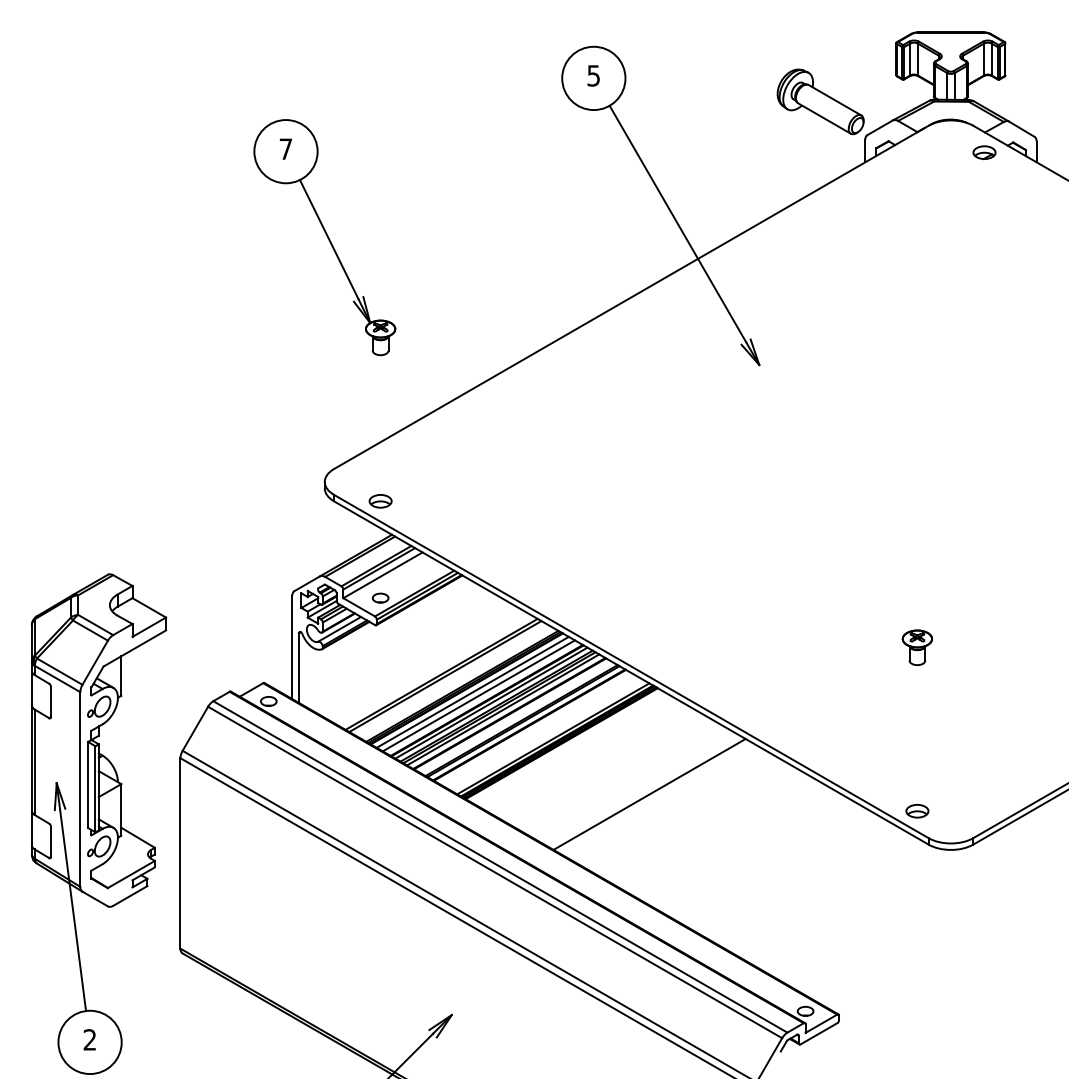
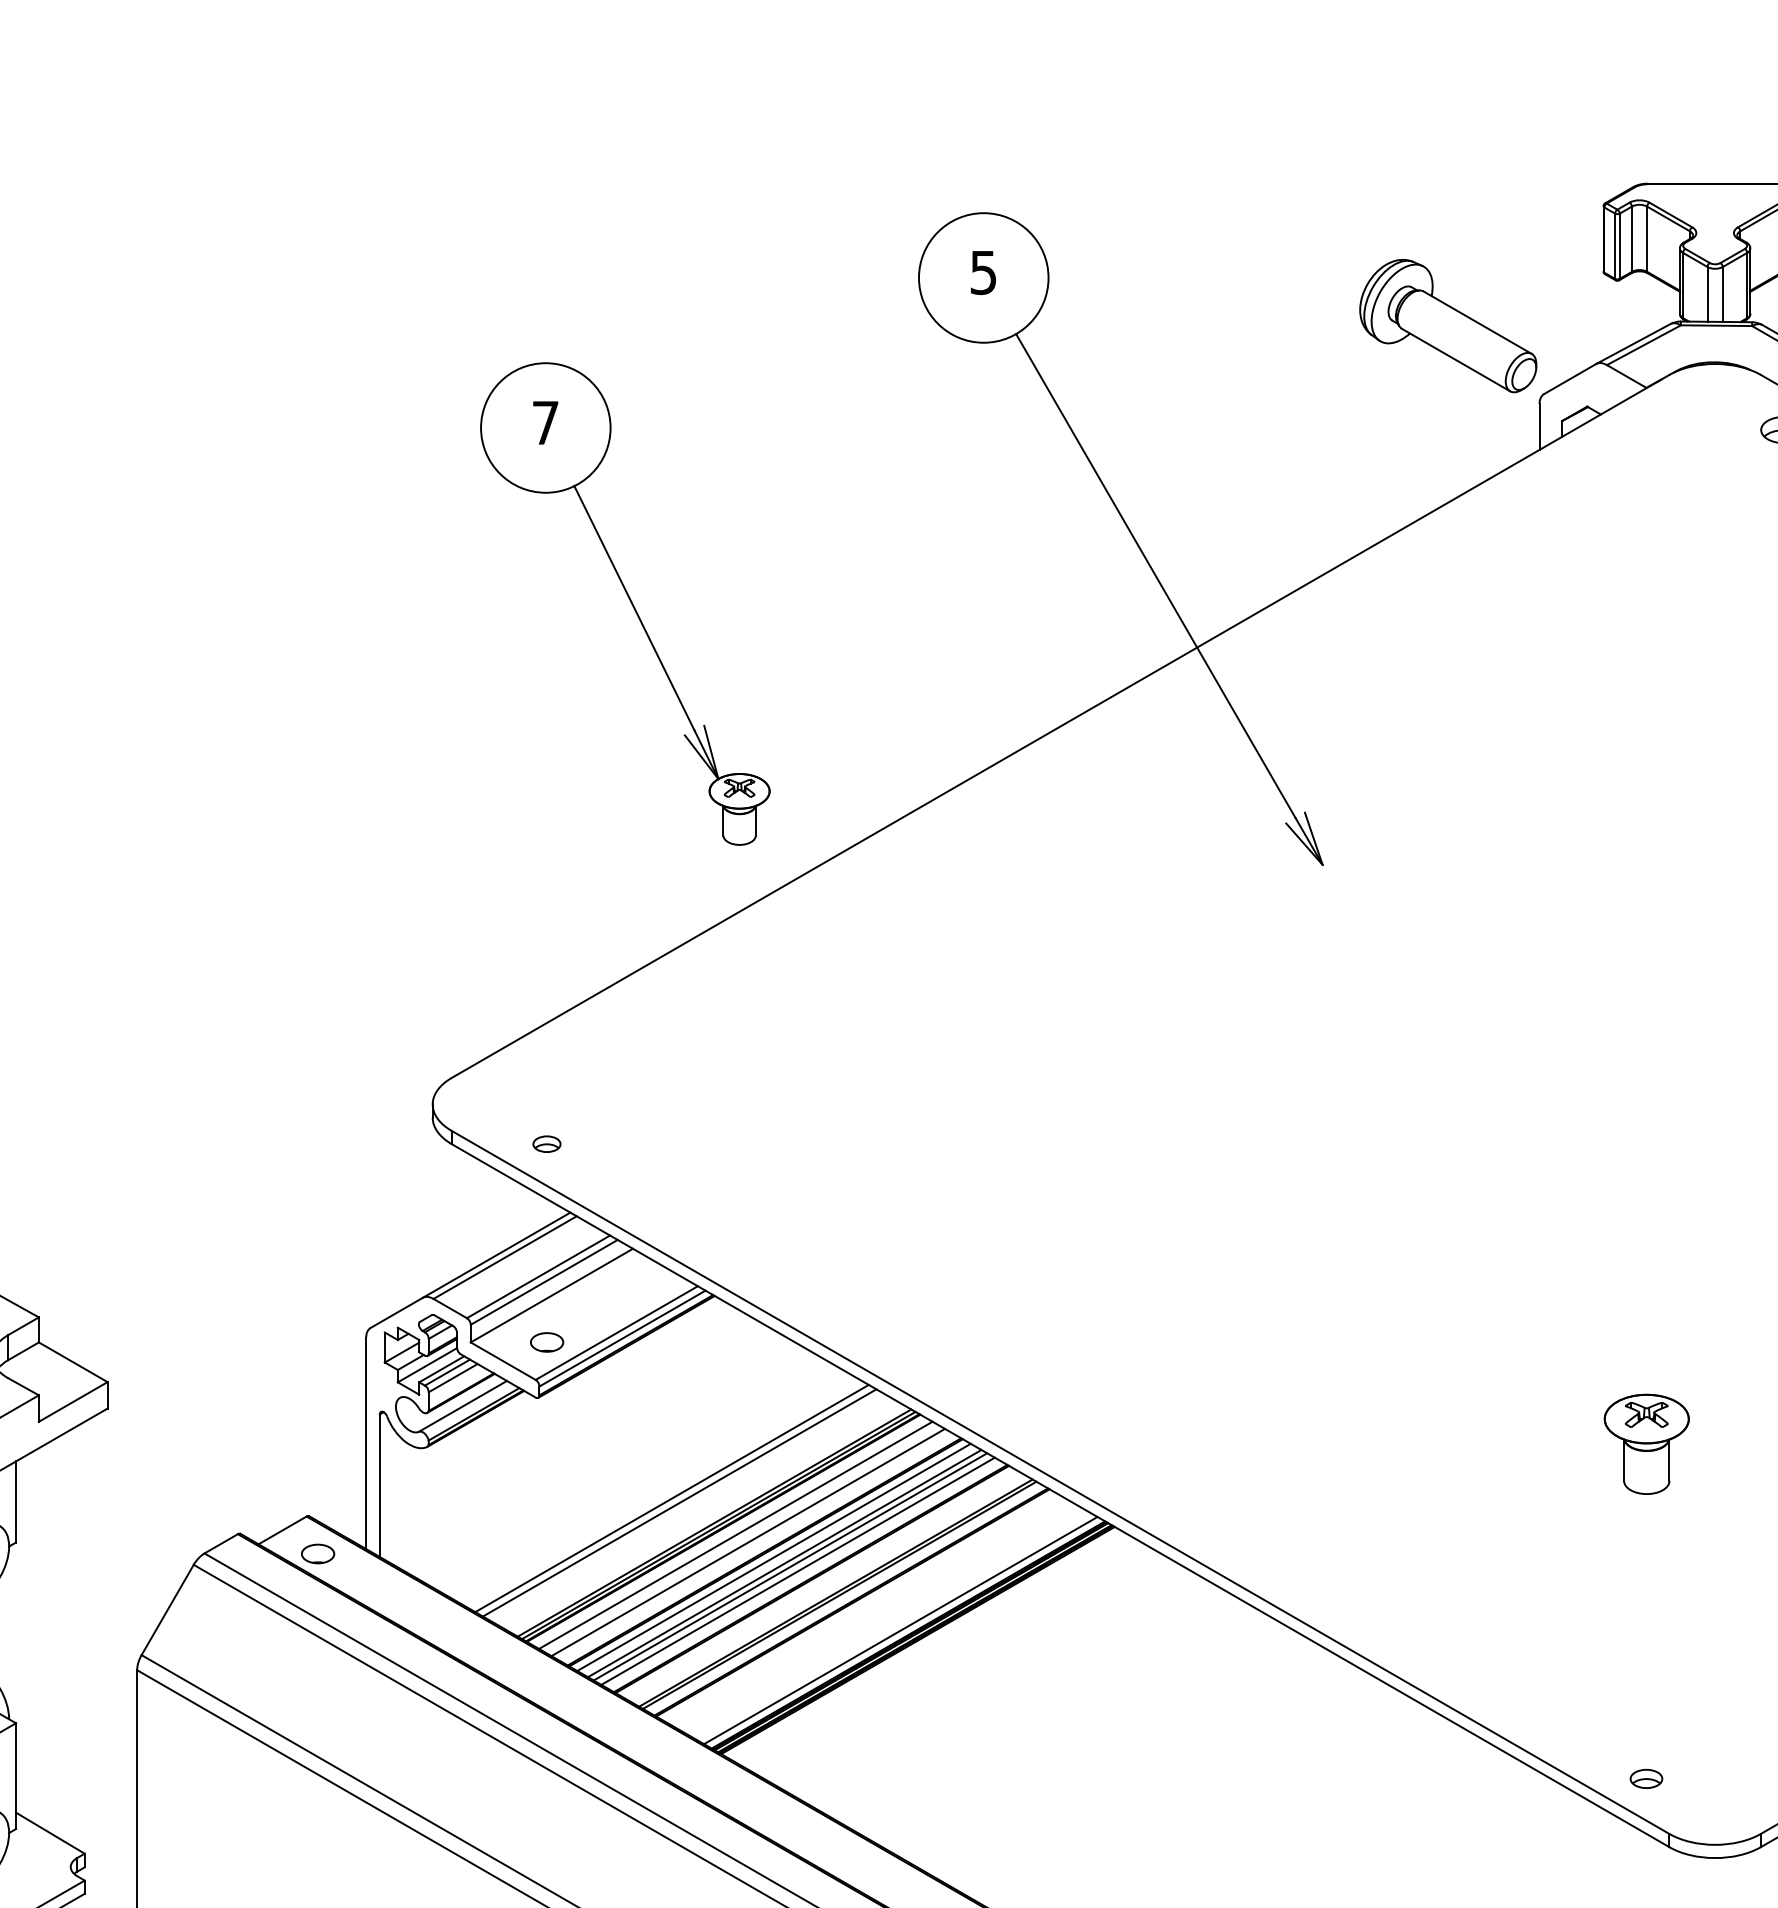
part: (324, 237) -> (624, 603), moved
part: (380, 501) -> (546, 1144), size x0.6
part: (916, 647) -> (1644, 1443), size x1.4
line: (649, 793) -> (1097, 1742), removed
part: (917, 811) -> (1646, 1779), size x0.7

